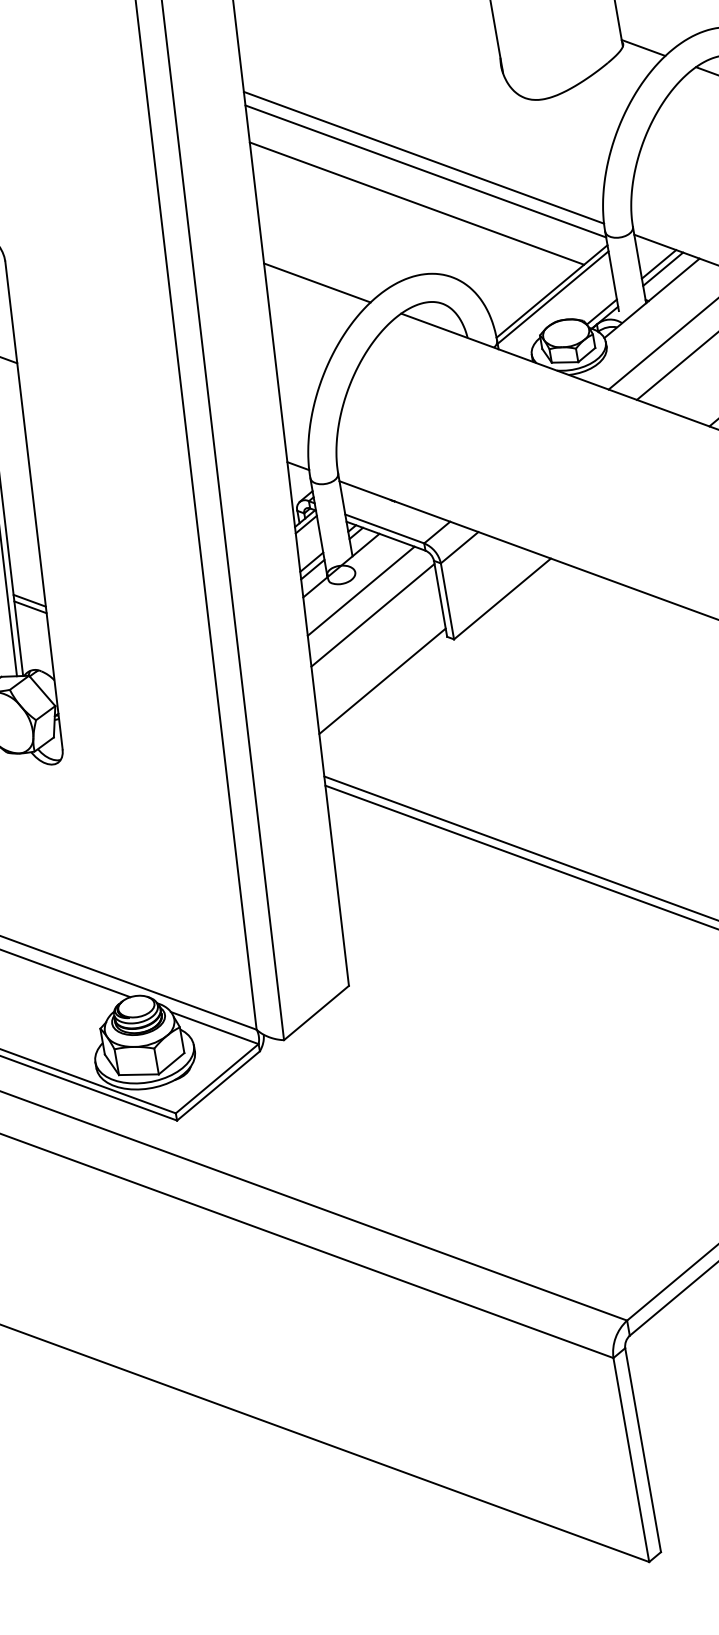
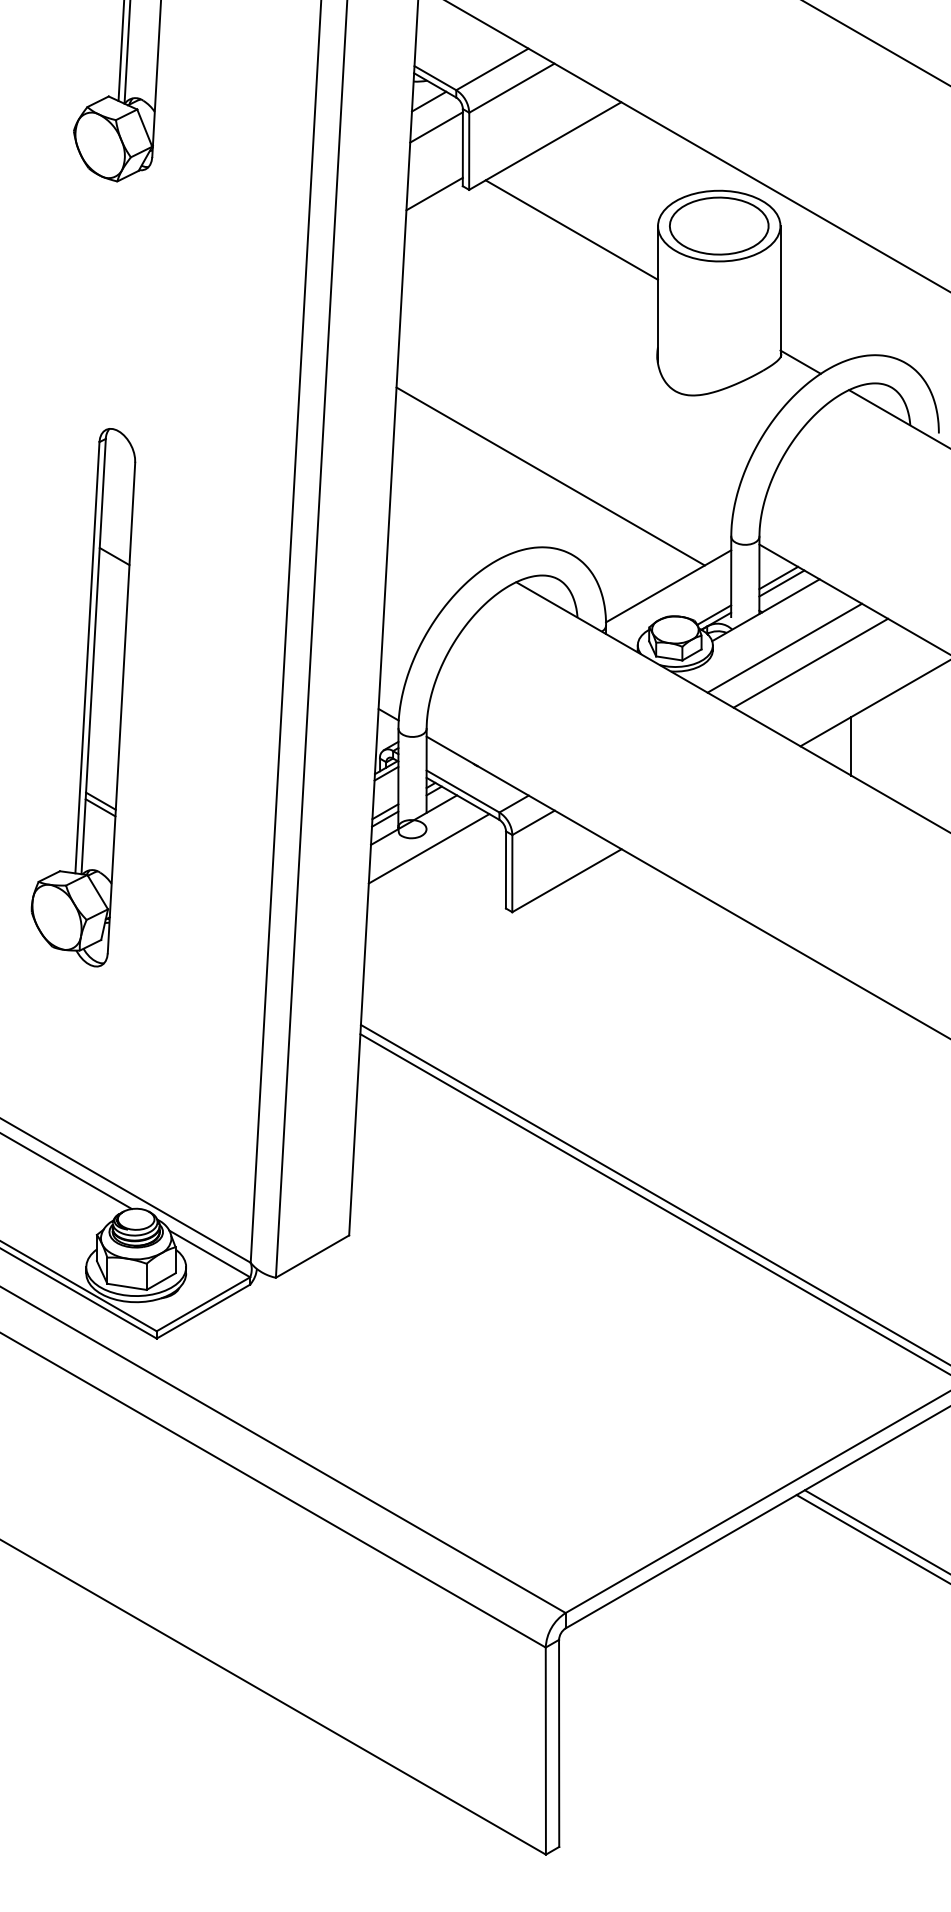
line: (423, 157) -> (565, 432), removed
line: (425, 171) -> (564, 446), removed
line: (316, 282) -> (438, 537), removed
line: (552, 297) -> (668, 592), removed
line: (372, 615) -> (436, 874), removed
line: (382, 681) -> (434, 941), removed

